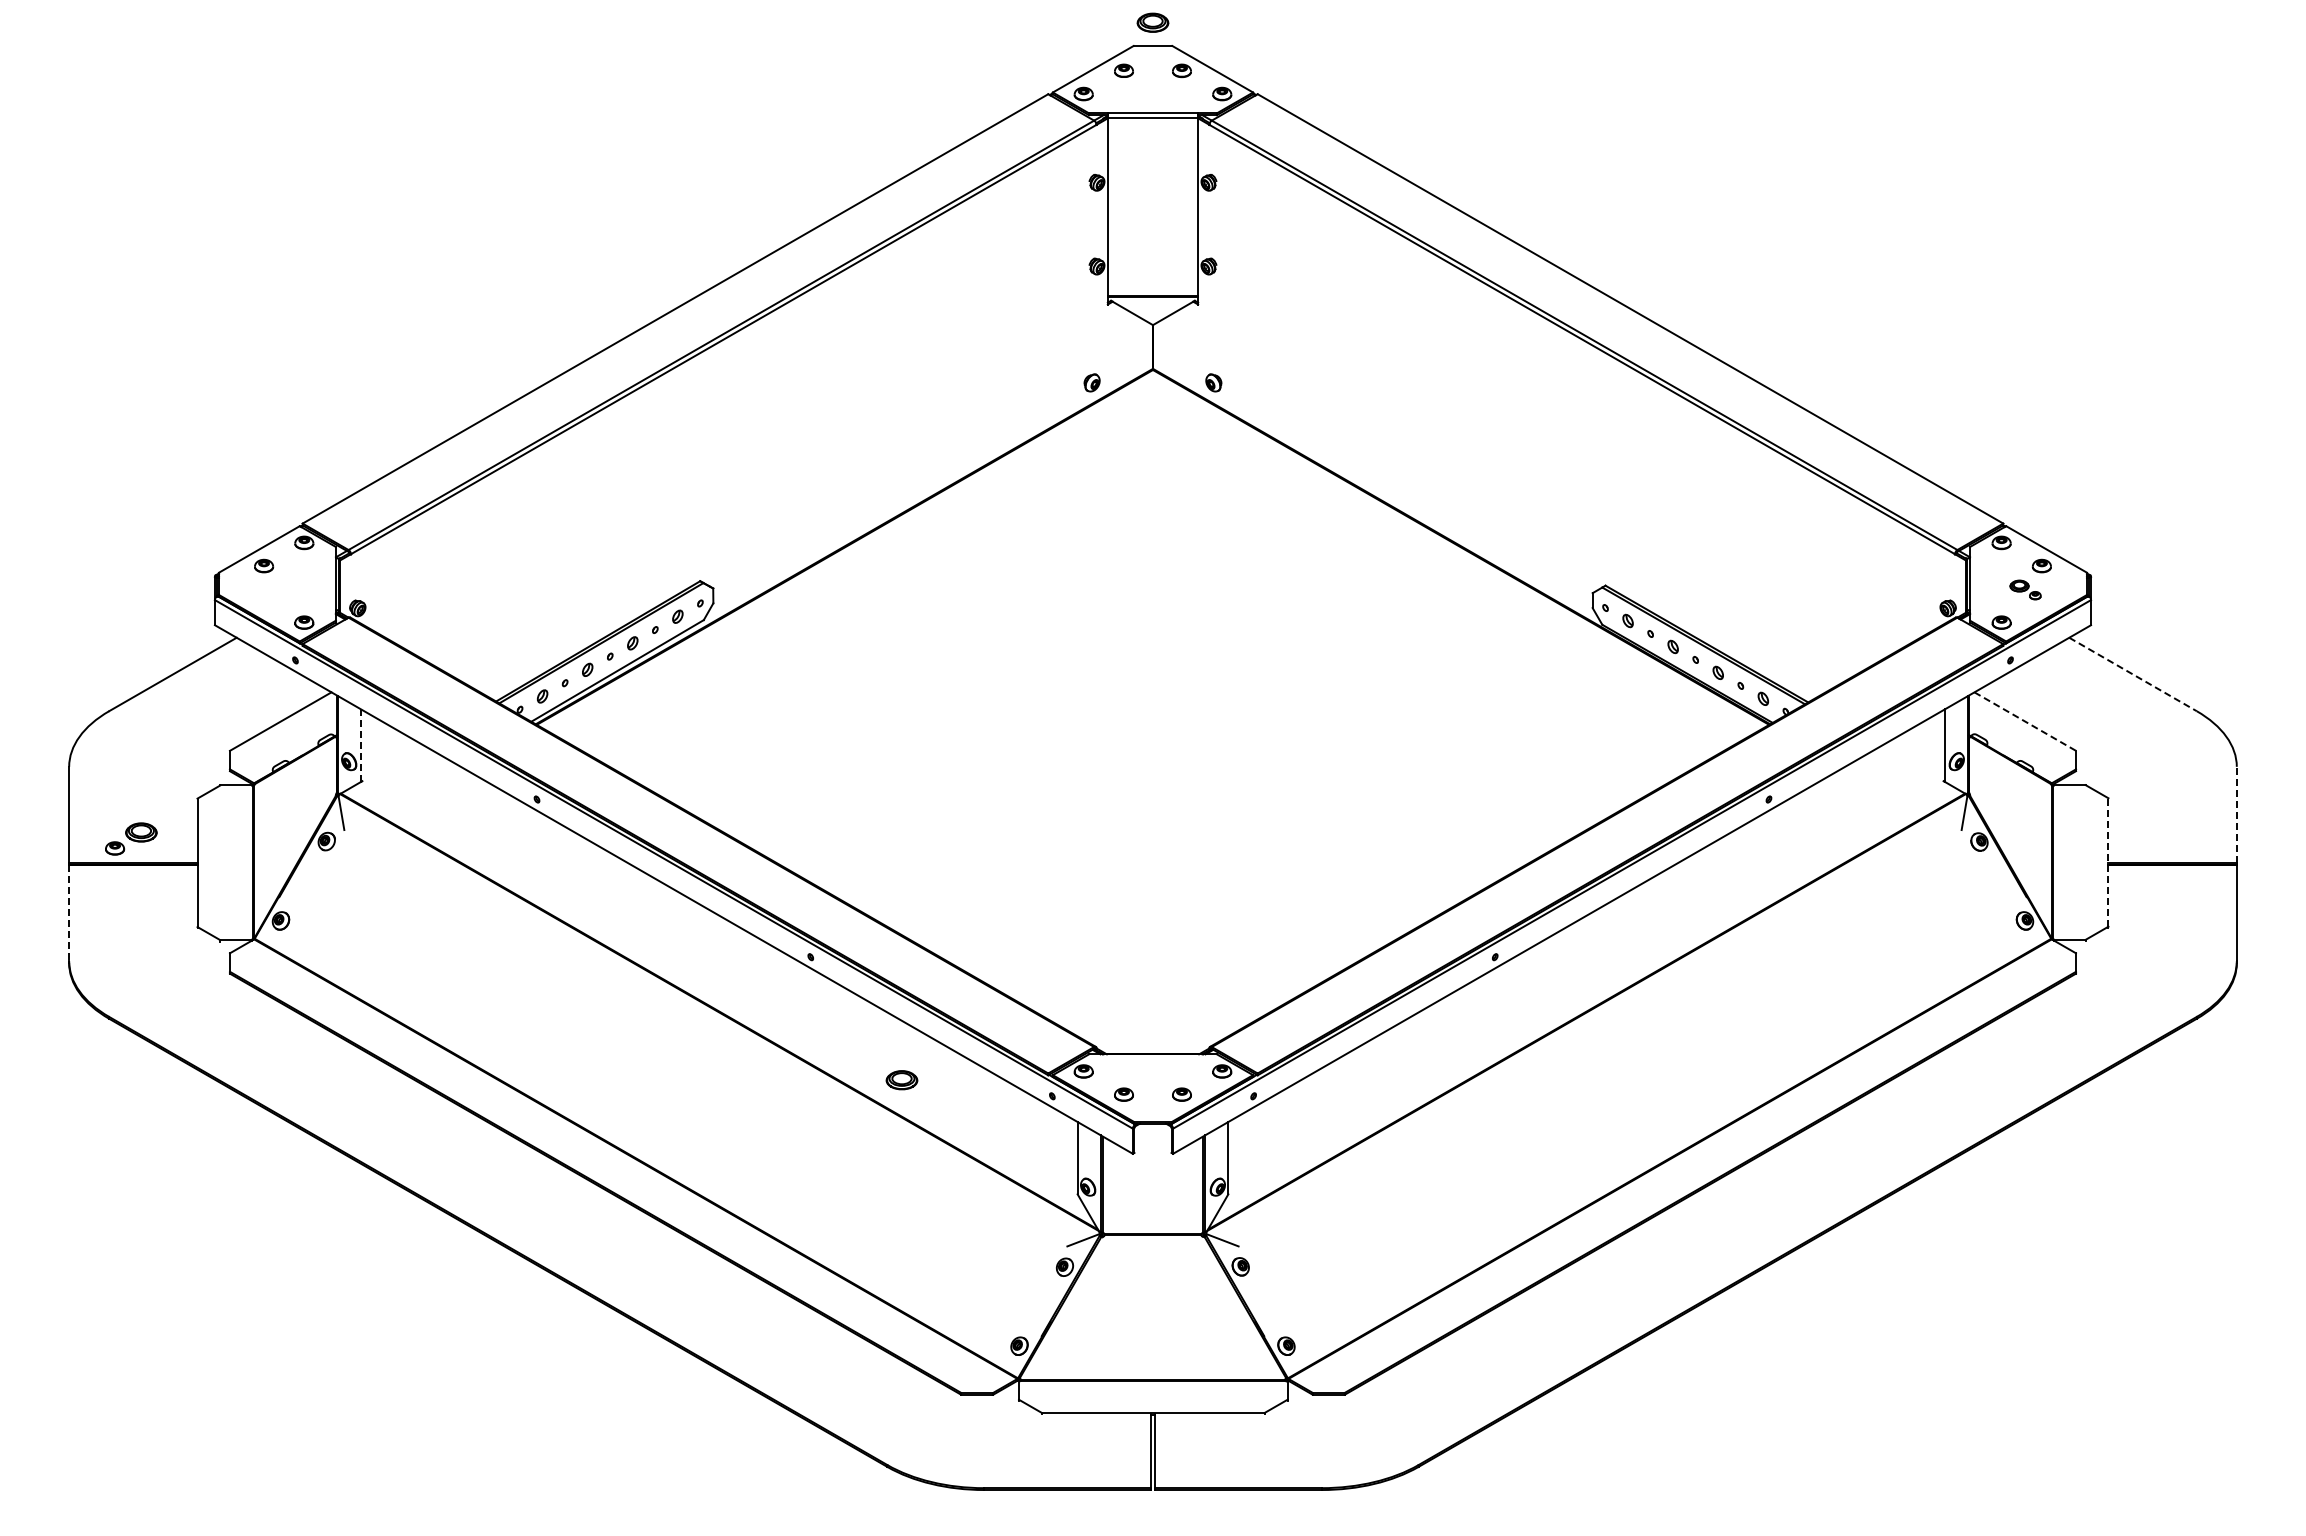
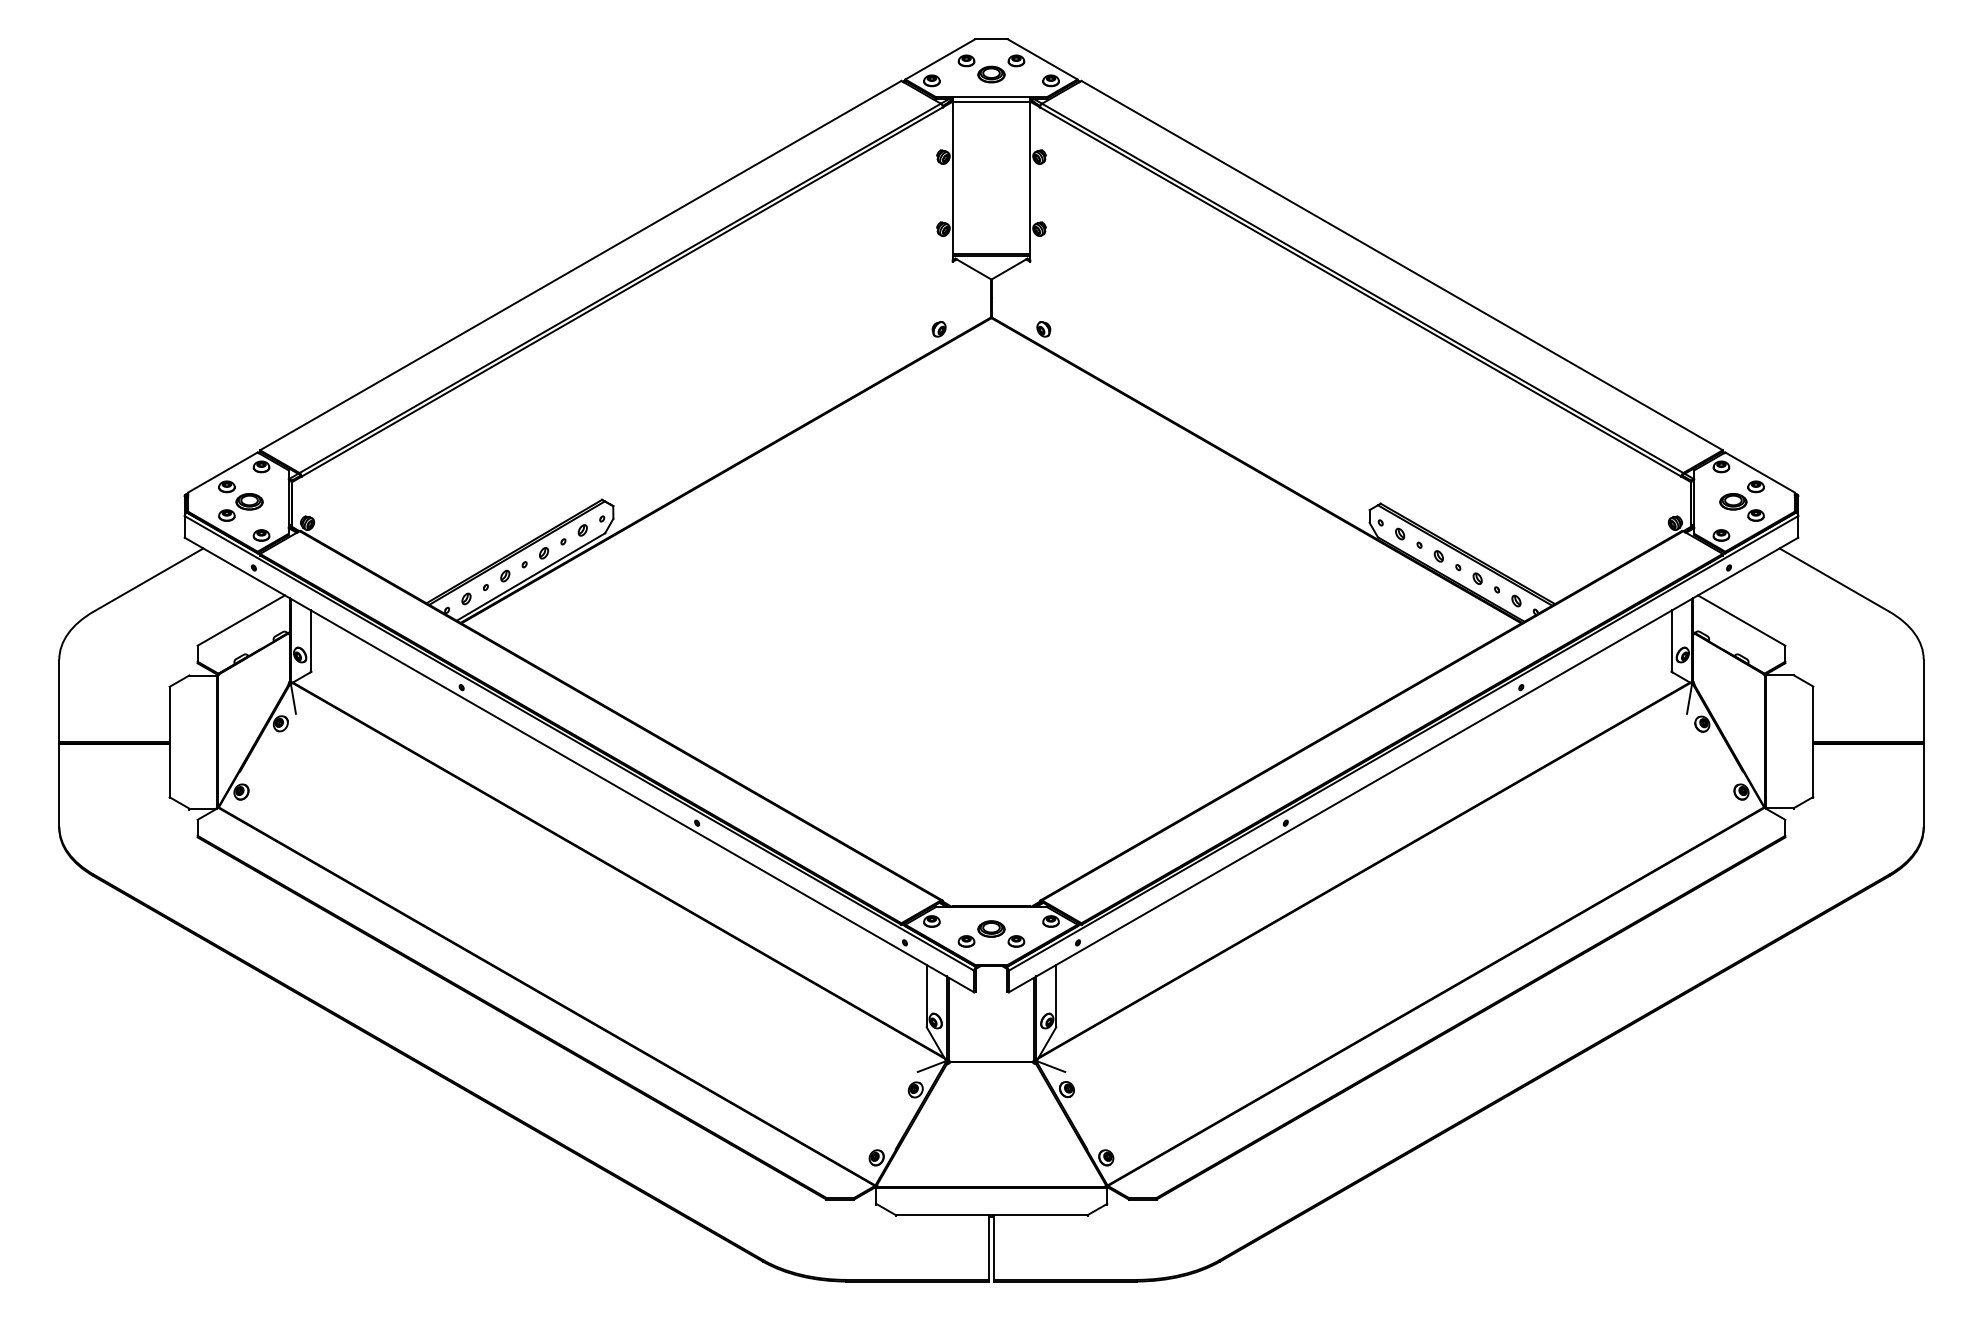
part: (1152, 22) -> (991, 74), moved
part: (2025, 589) -> (1741, 506), size x1.67
line: (2133, 674) -> (1834, 580), dashed -> solid
line: (2025, 721) -> (1741, 620), dashed -> solid
line: (361, 746) -> (310, 642), dashed -> solid
line: (2236, 814) -> (1923, 700), dashed -> solid
part: (131, 838) -> (241, 506), moved
line: (2108, 861) -> (1813, 740), dashed -> solid
line: (69, 913) -> (59, 785), dashed -> solid
part: (901, 1080) -> (991, 929), moved

